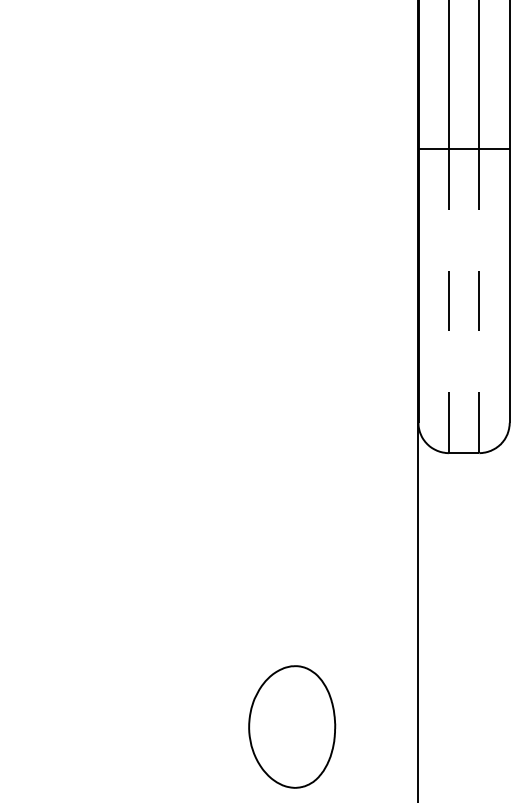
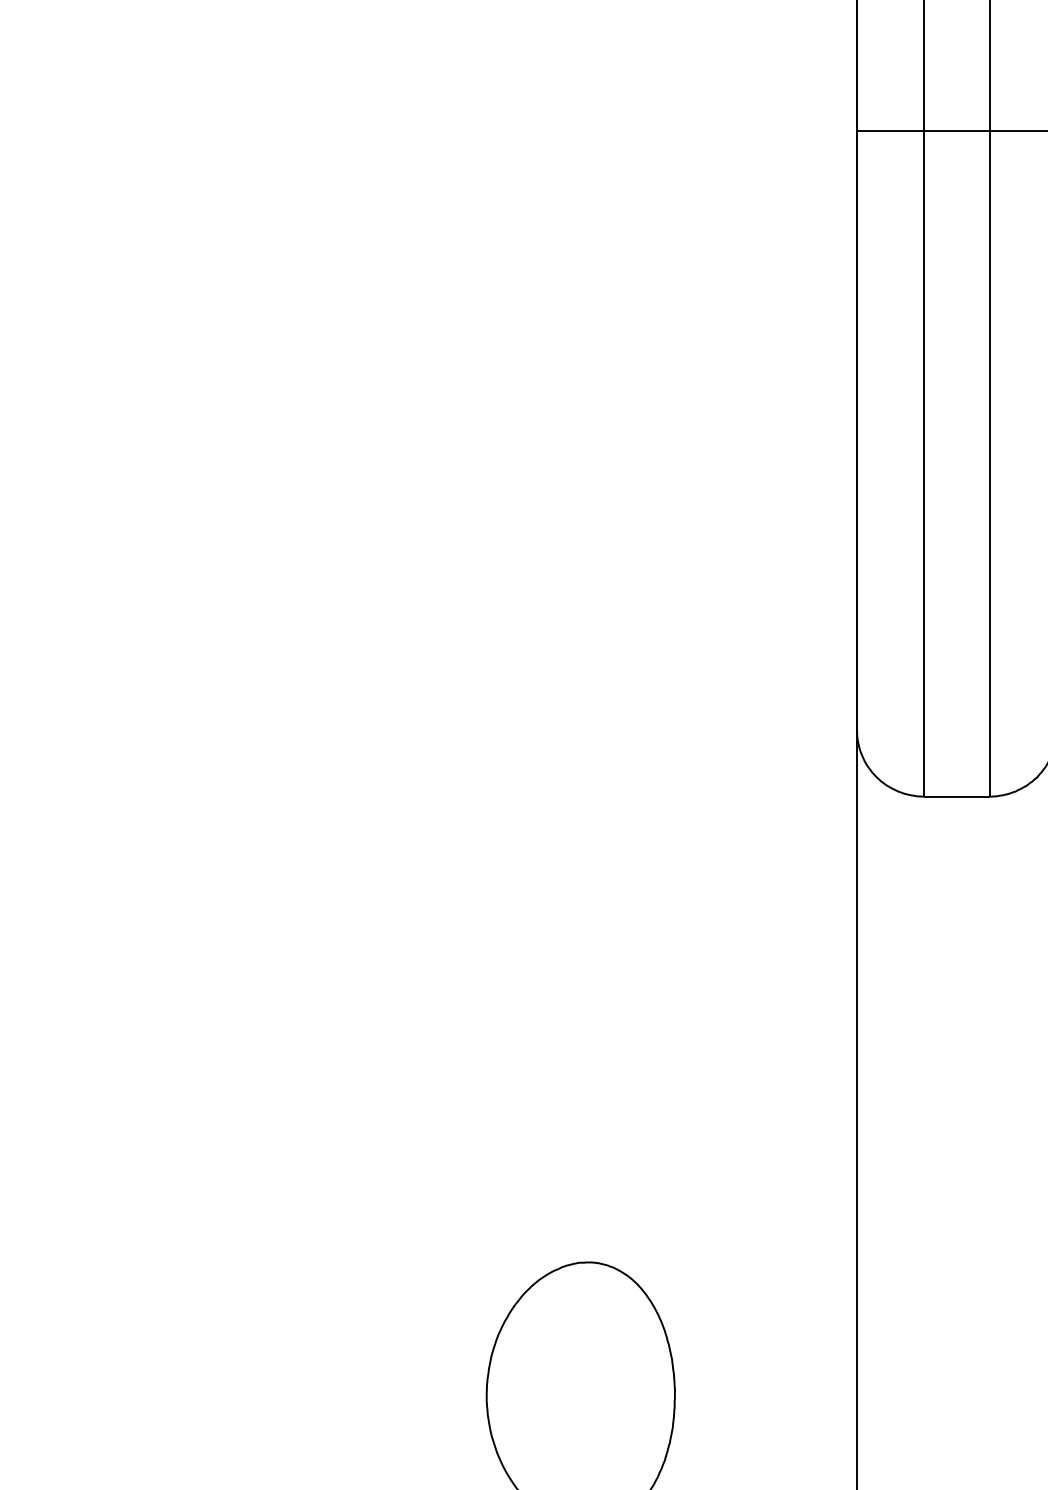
line: (479, 300) -> (990, 462), dashed -> solid
line: (448, 301) -> (922, 464), dashed -> solid

